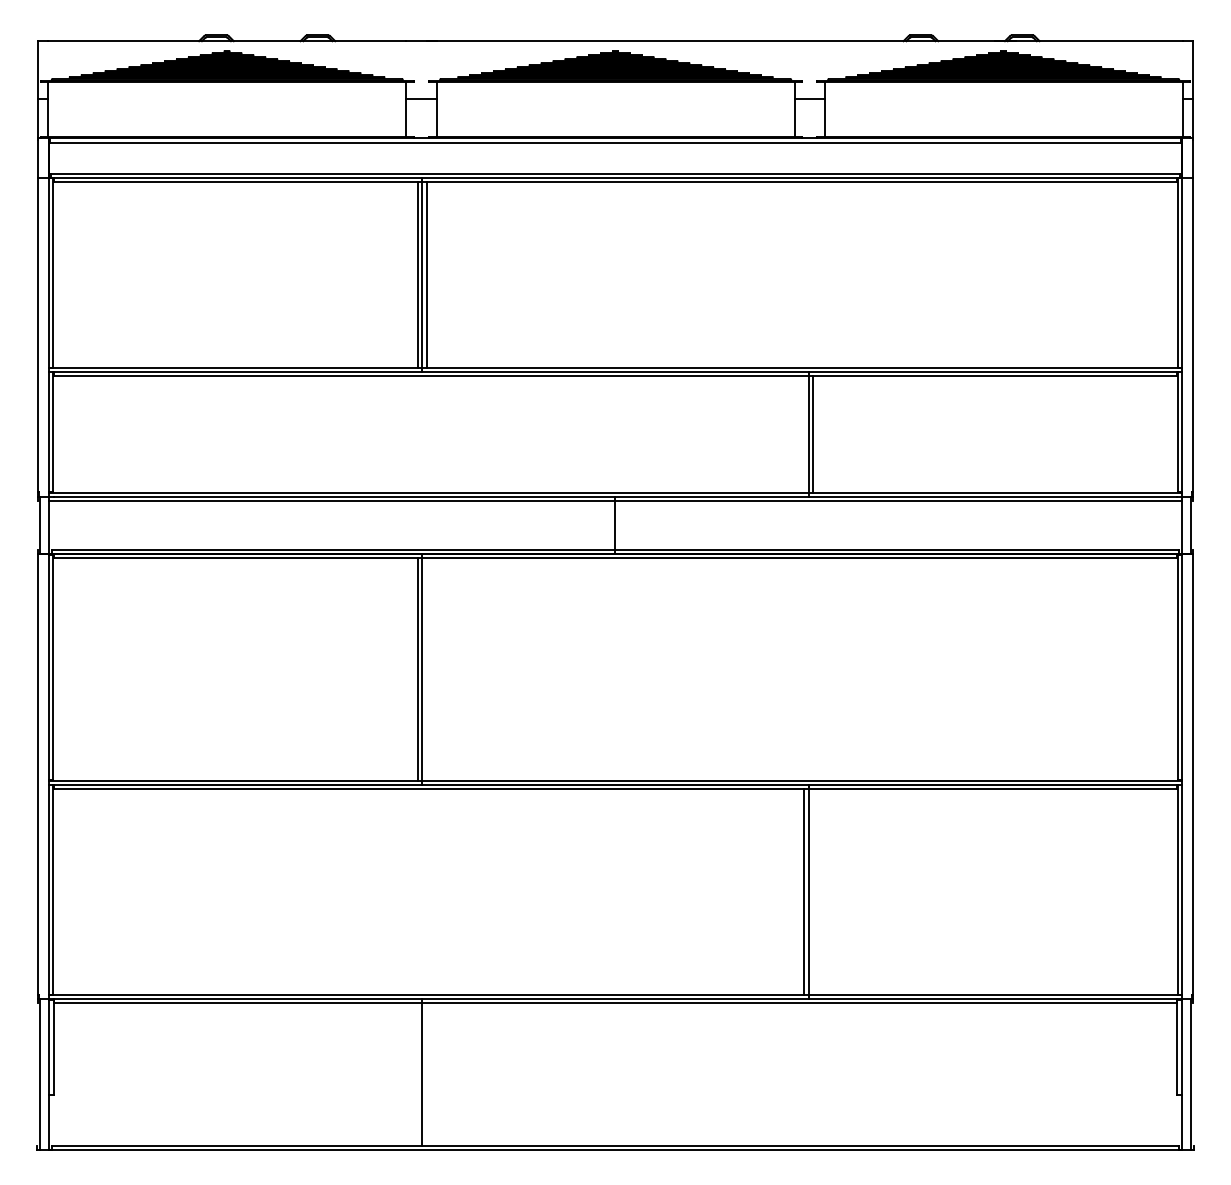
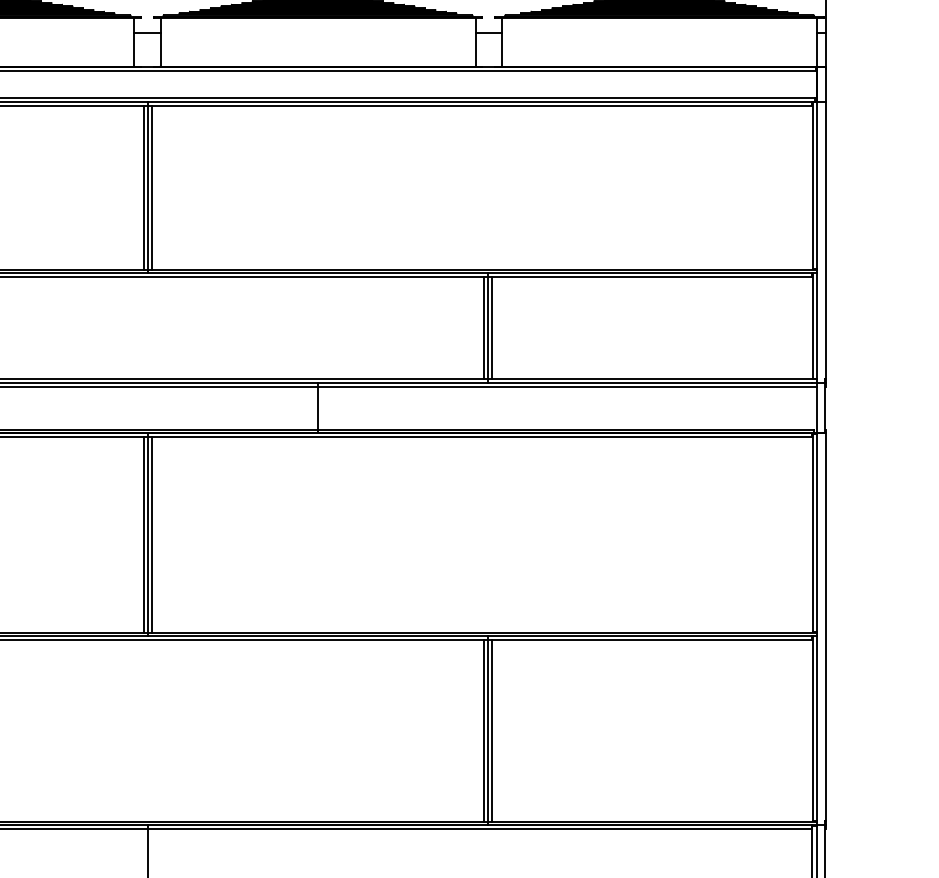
line: (804, 434) -> (484, 328), added
line: (426, 669) -> (151, 535), added
line: (812, 891) -> (491, 730), added

